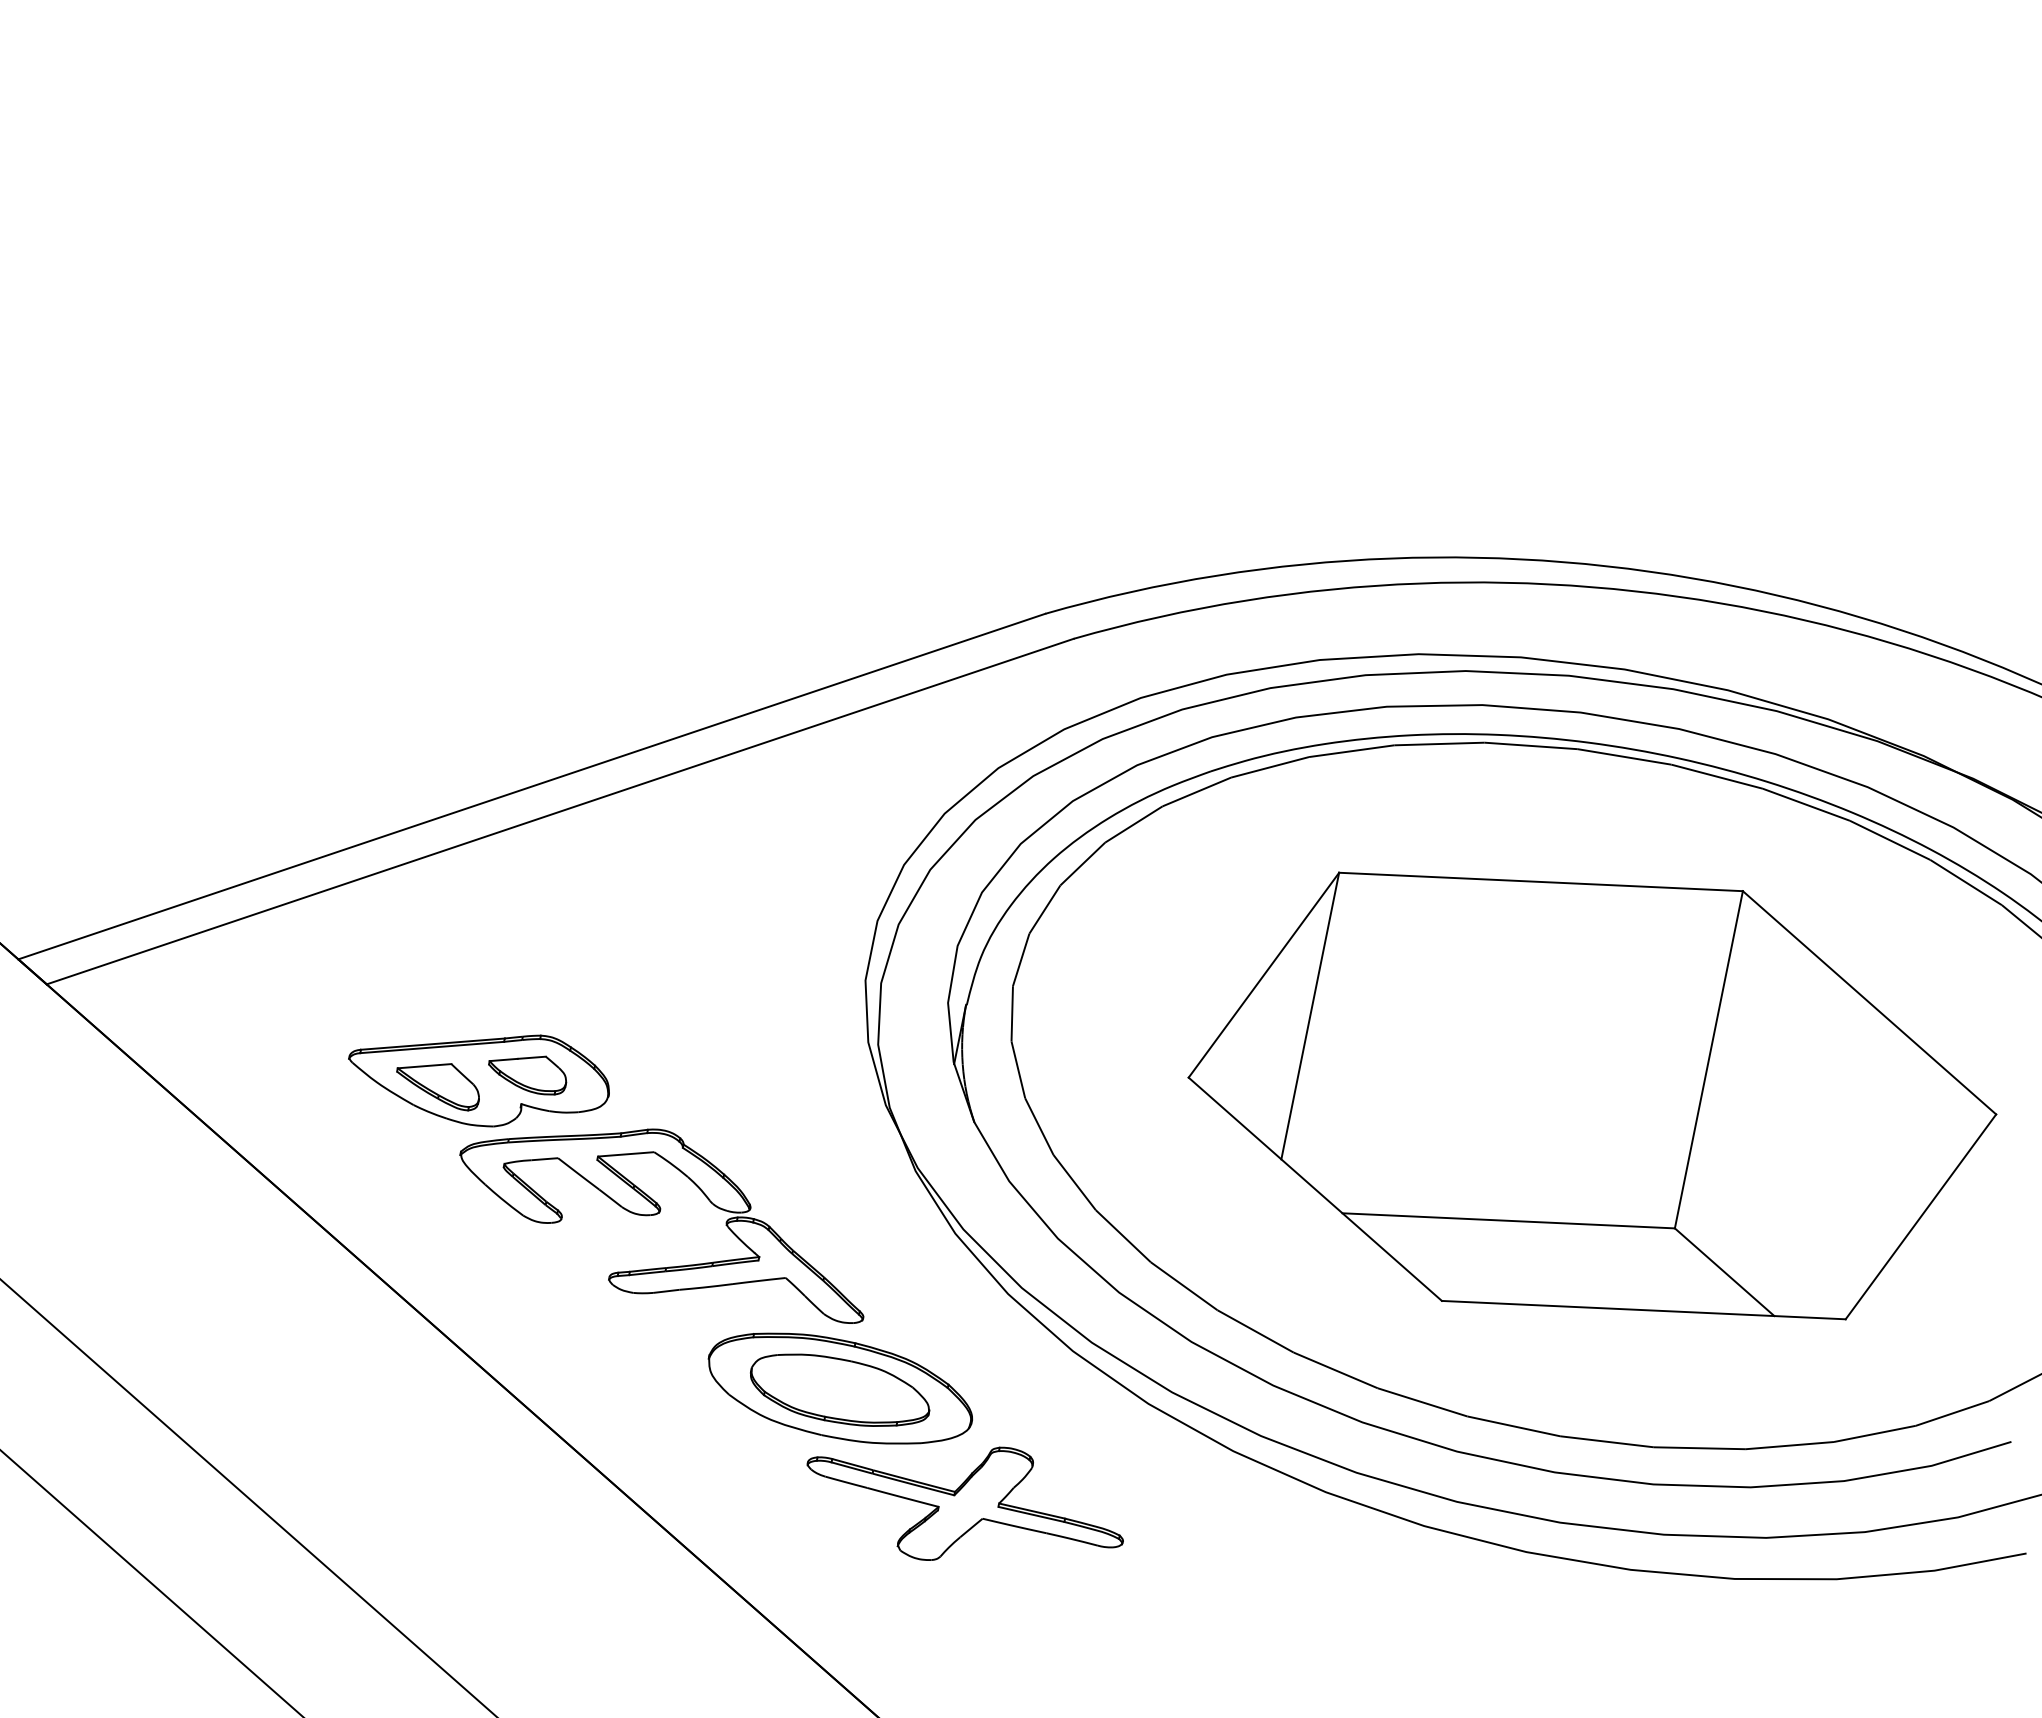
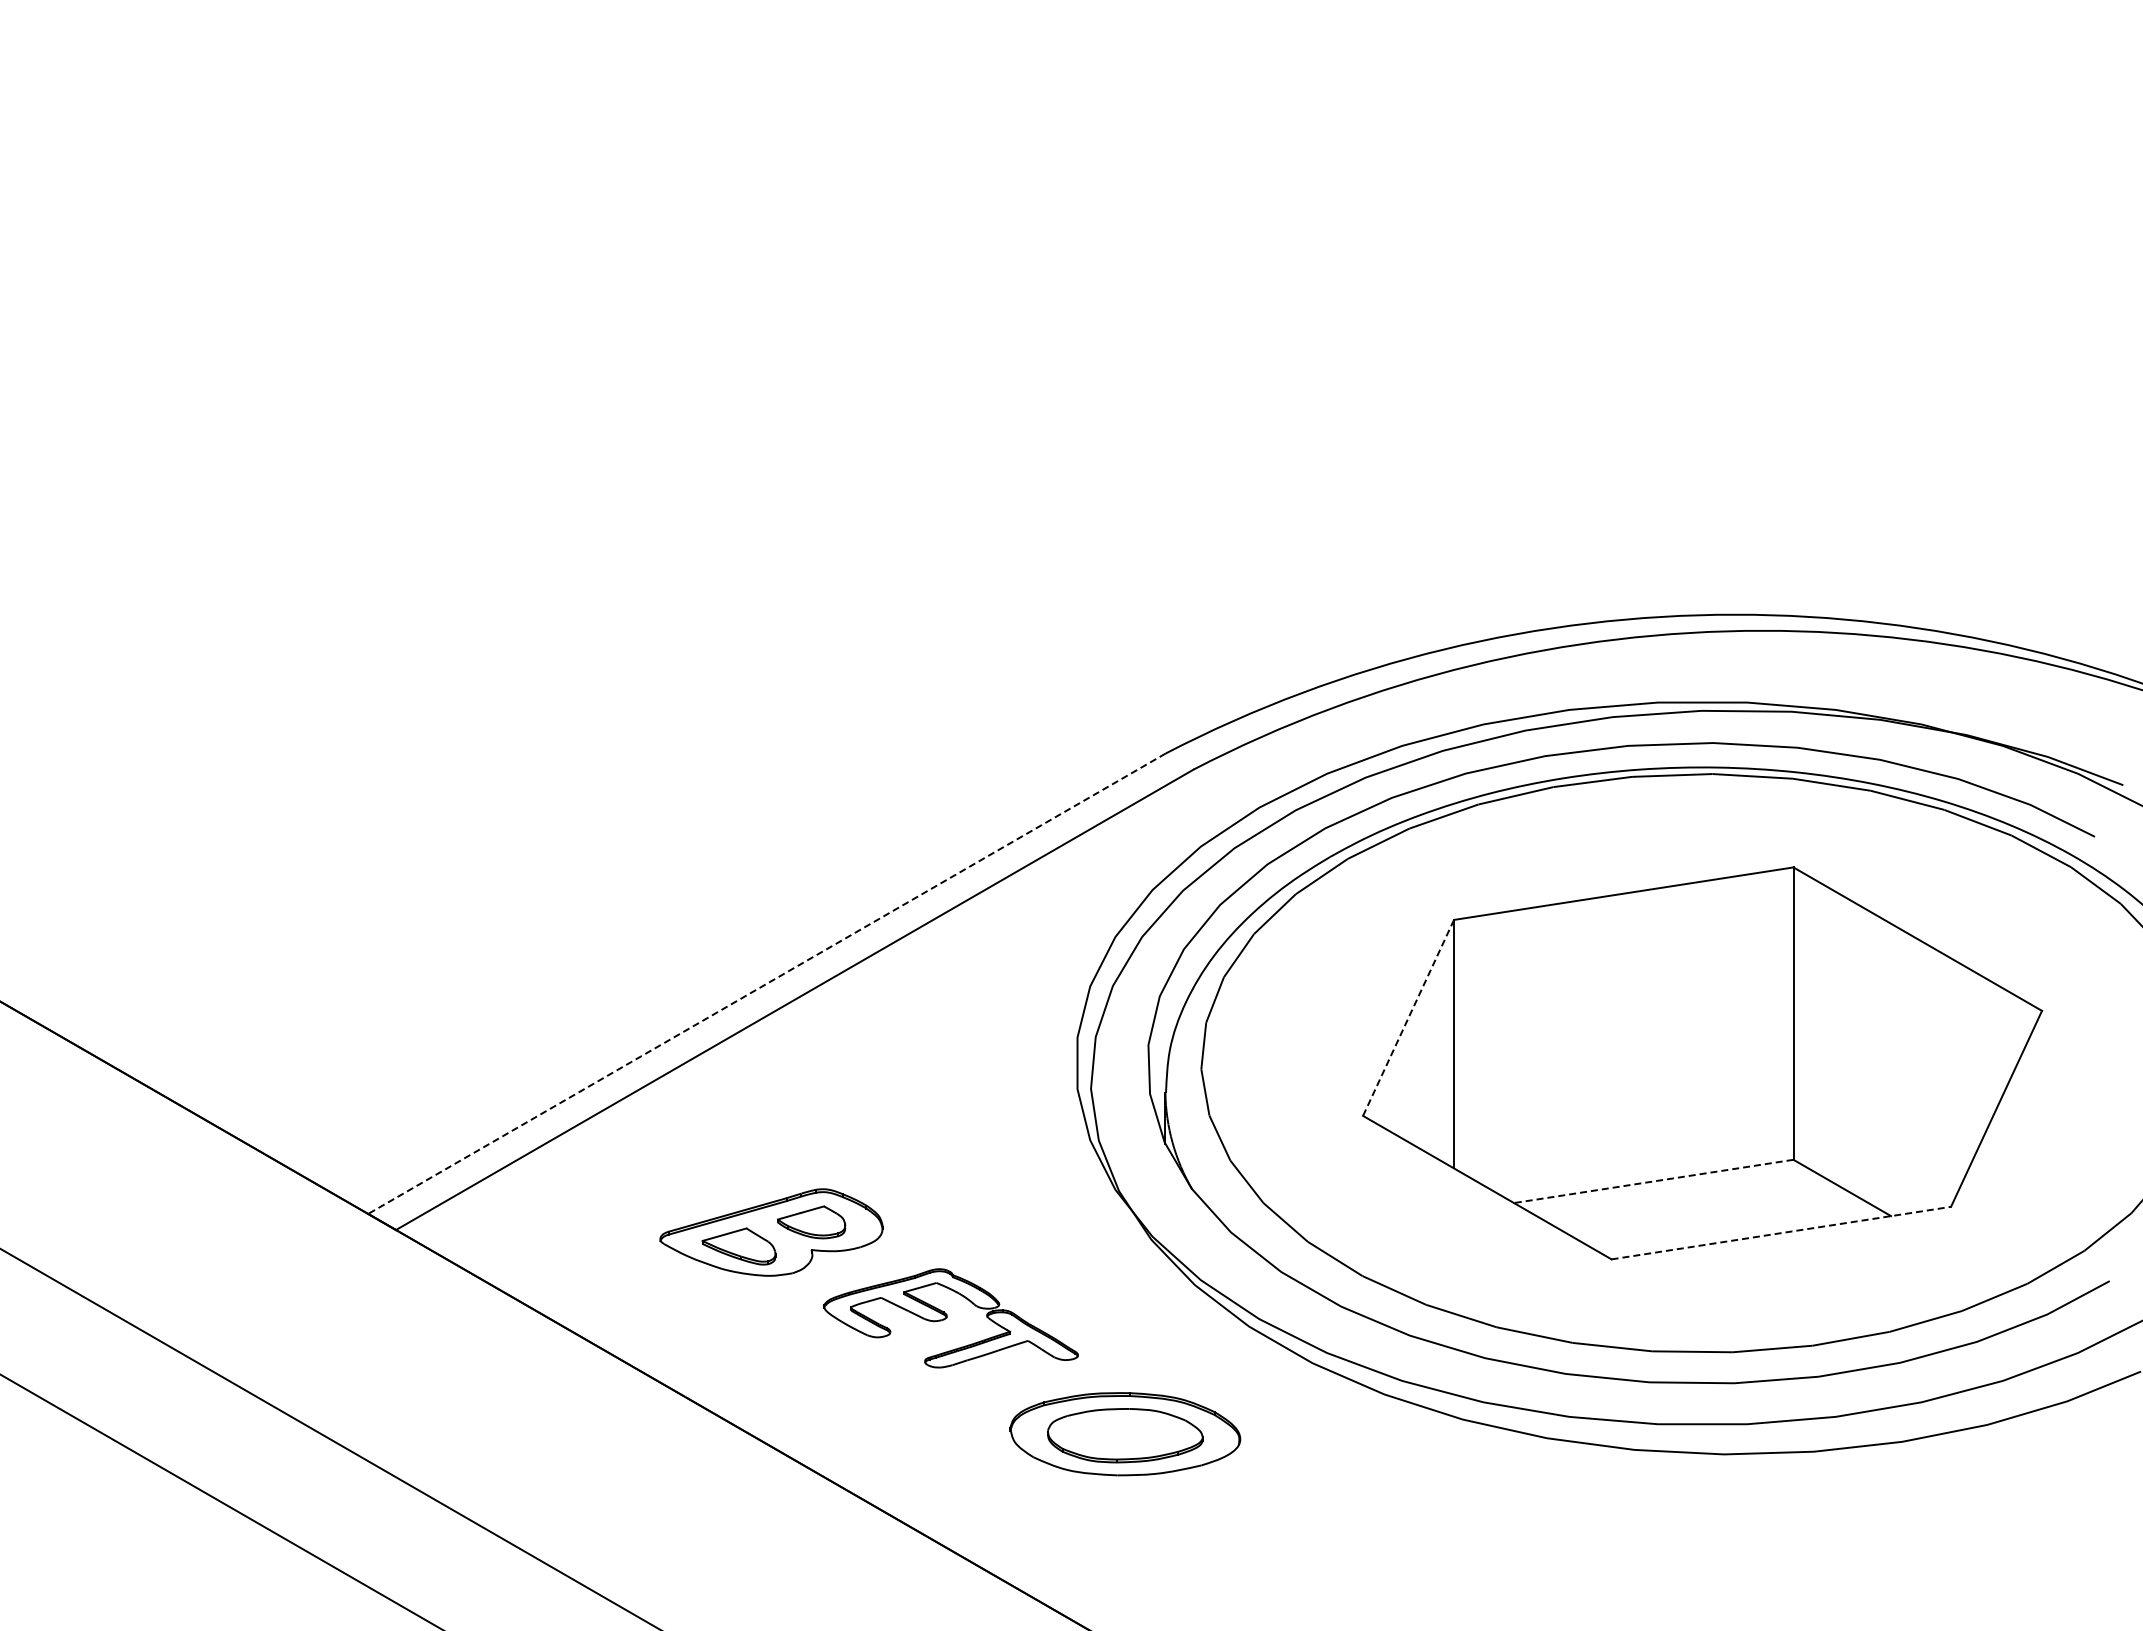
line: (531, 786) -> (766, 983), solid -> dashed
line: (1263, 975) -> (1408, 1018), solid -> dashed
part: (665, 1215) -> (950, 1318), size x0.7
line: (1508, 1220) -> (1653, 1181), solid -> dashed
line: (1643, 1310) -> (1781, 1233), solid -> dashed
part: (965, 1503) -> (1248, 1508), removed

